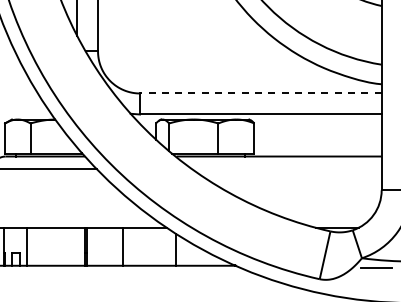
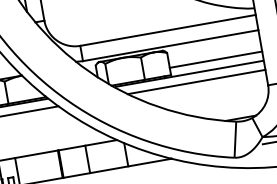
line: (260, 93) -> (167, 30), dashed -> solid
line: (317, 143) -> (215, 59), added
line: (286, 169) -> (196, 82), added

